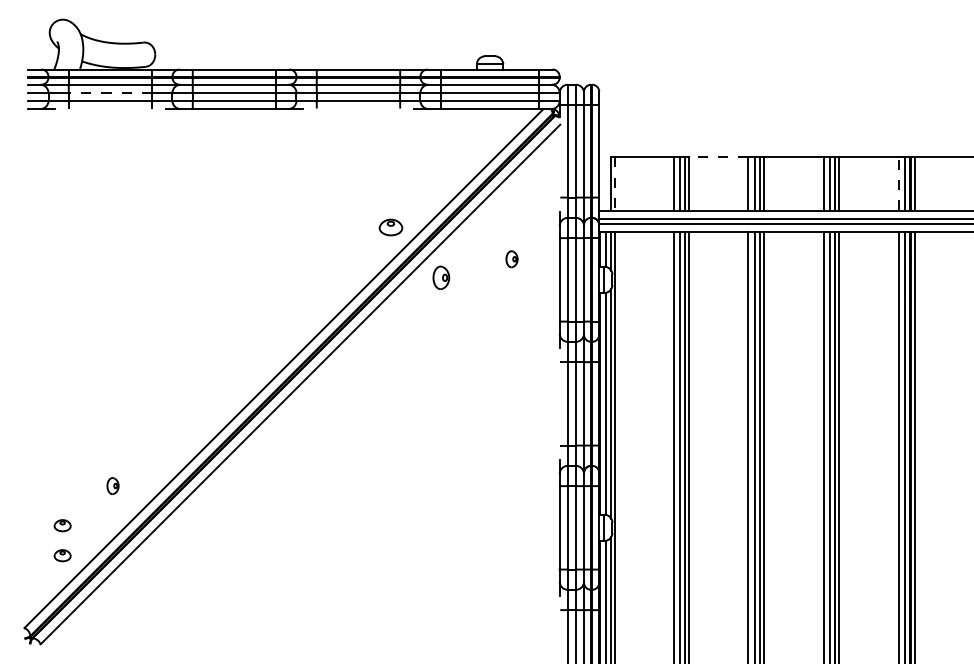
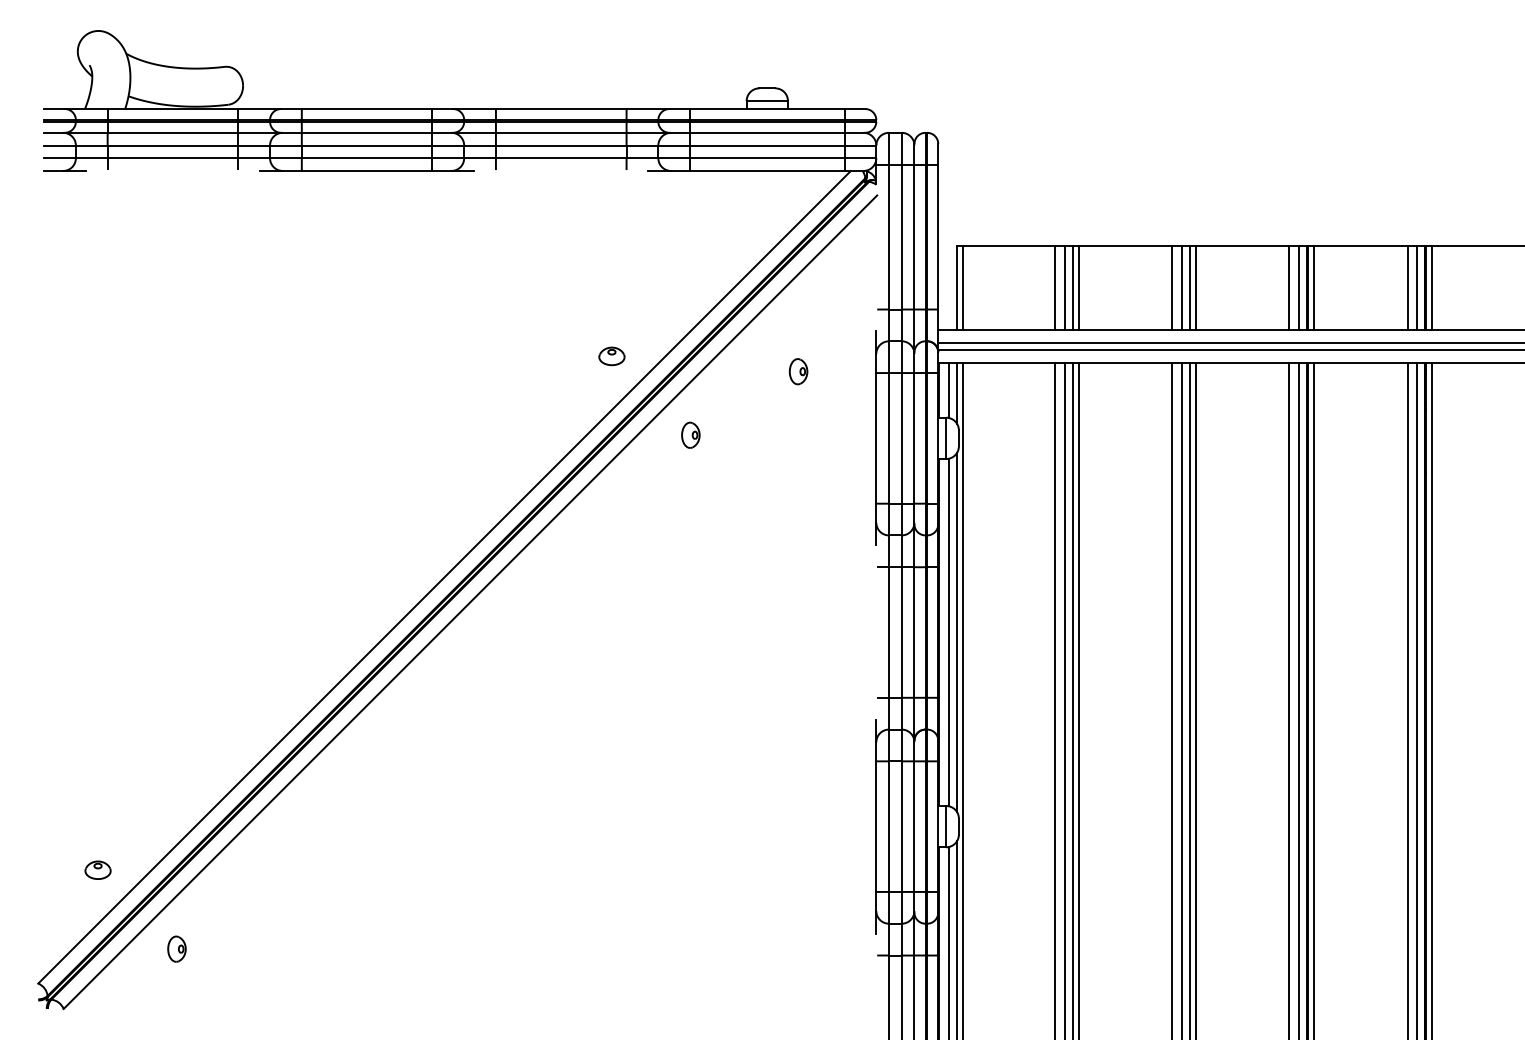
line: (110, 92) -> (172, 144), dashed -> solid
line: (718, 157) -> (1124, 246), dashed -> solid
line: (615, 183) -> (963, 287), dashed -> solid
line: (898, 183) -> (1406, 287), dashed -> solid
part: (390, 227) -> (611, 356), size x0.71
part: (511, 259) -> (797, 372), moved
part: (440, 277) -> (689, 434), size x0.71
part: (112, 485) -> (176, 948), moved
part: (62, 525) -> (97, 822), removed

